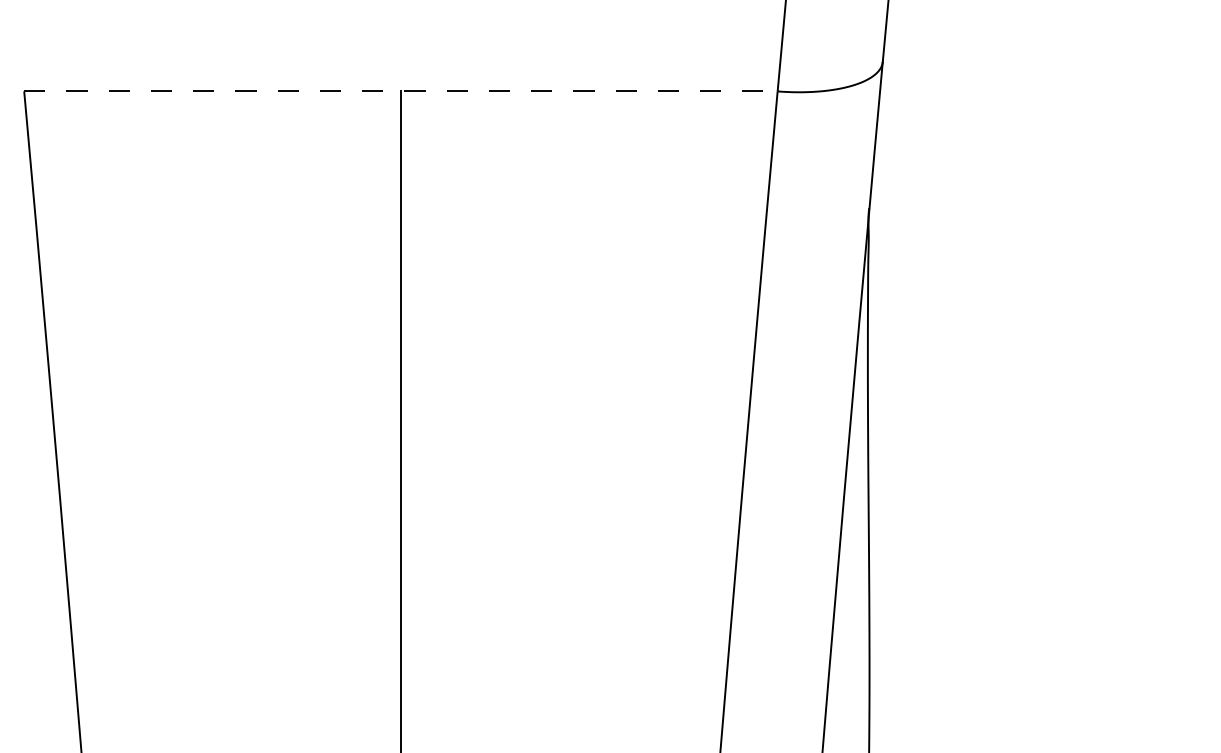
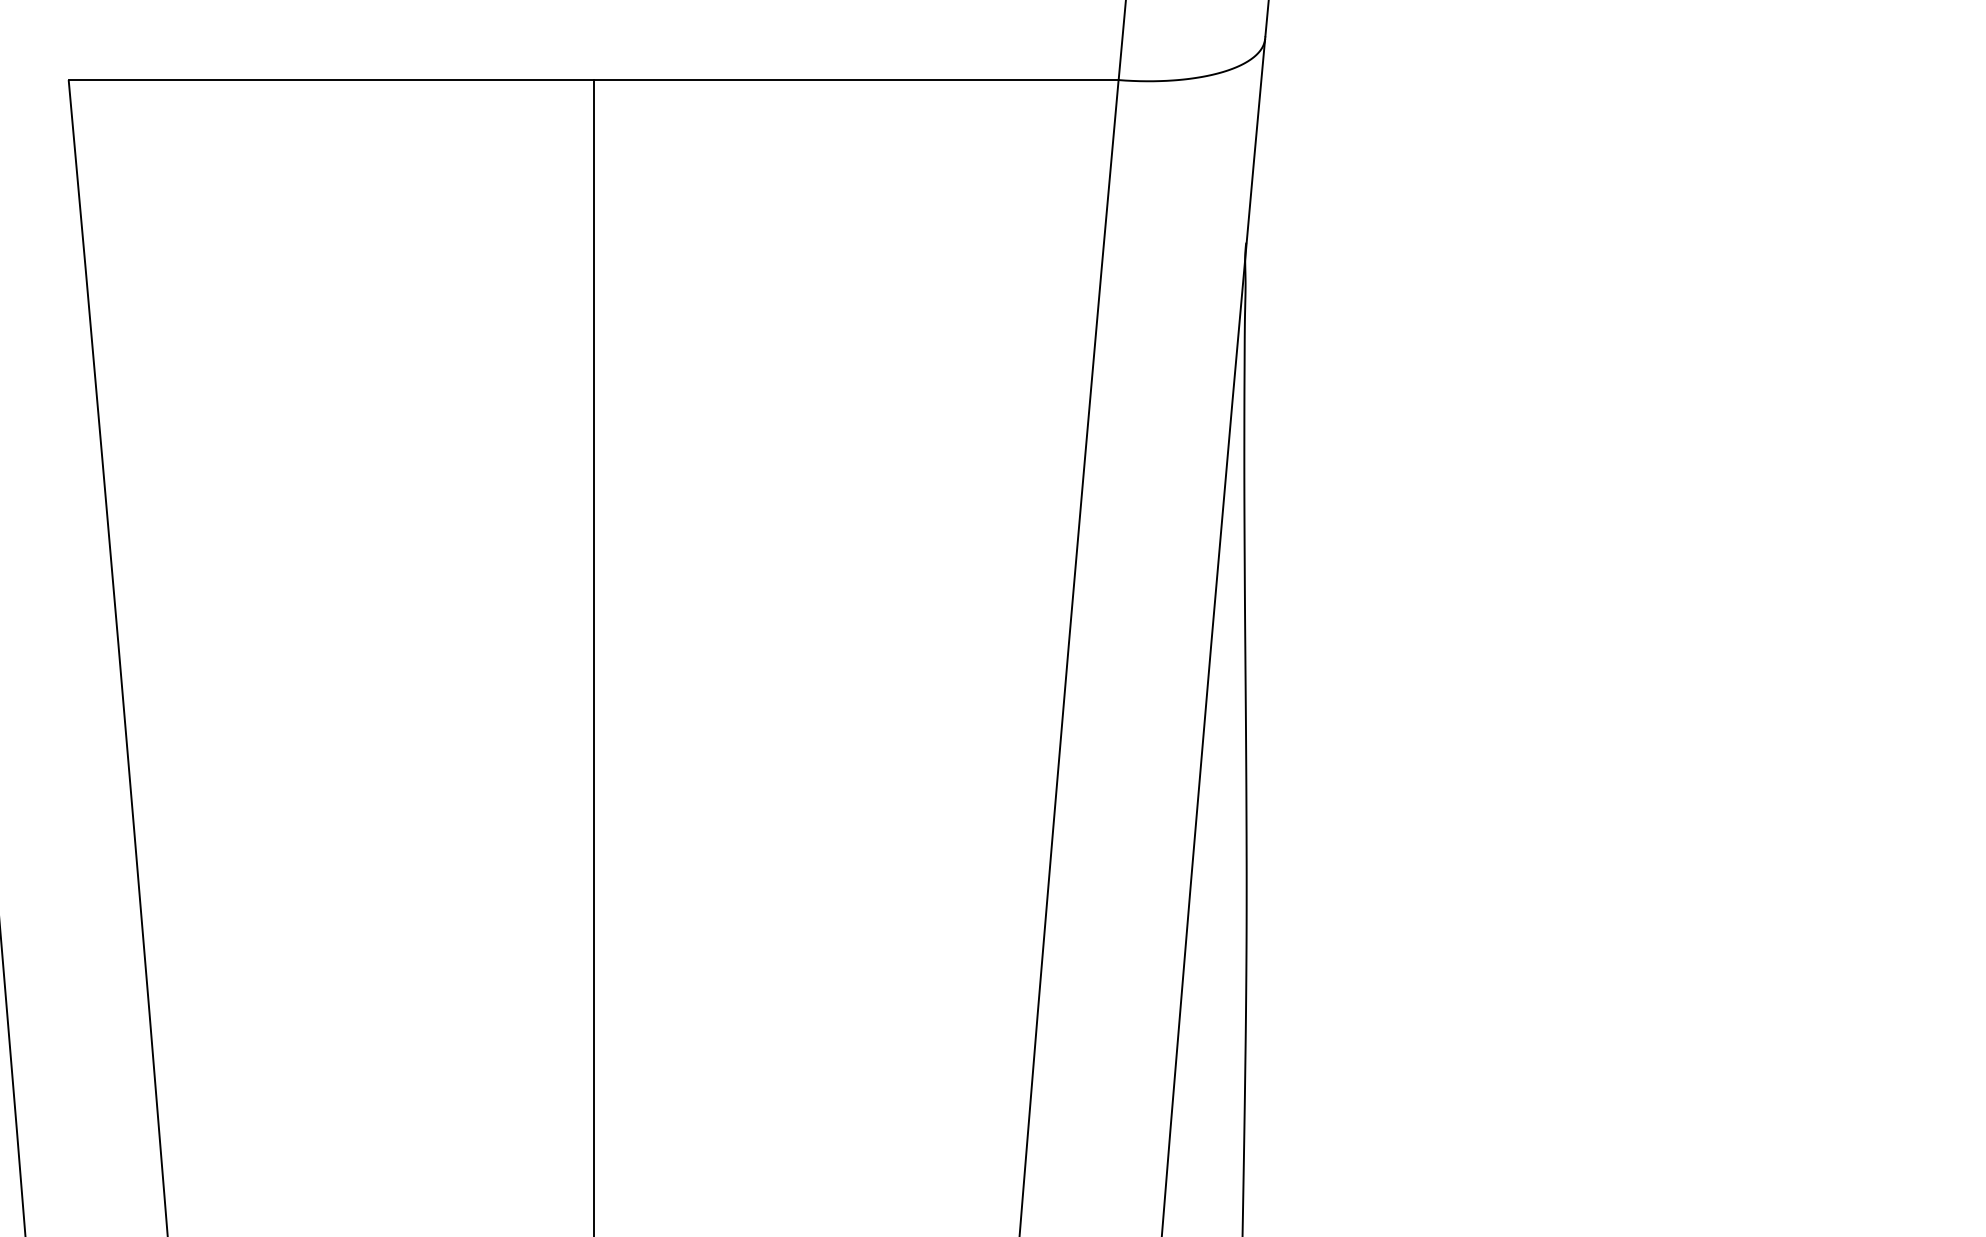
line: (400, 91) -> (593, 80), dashed -> solid

